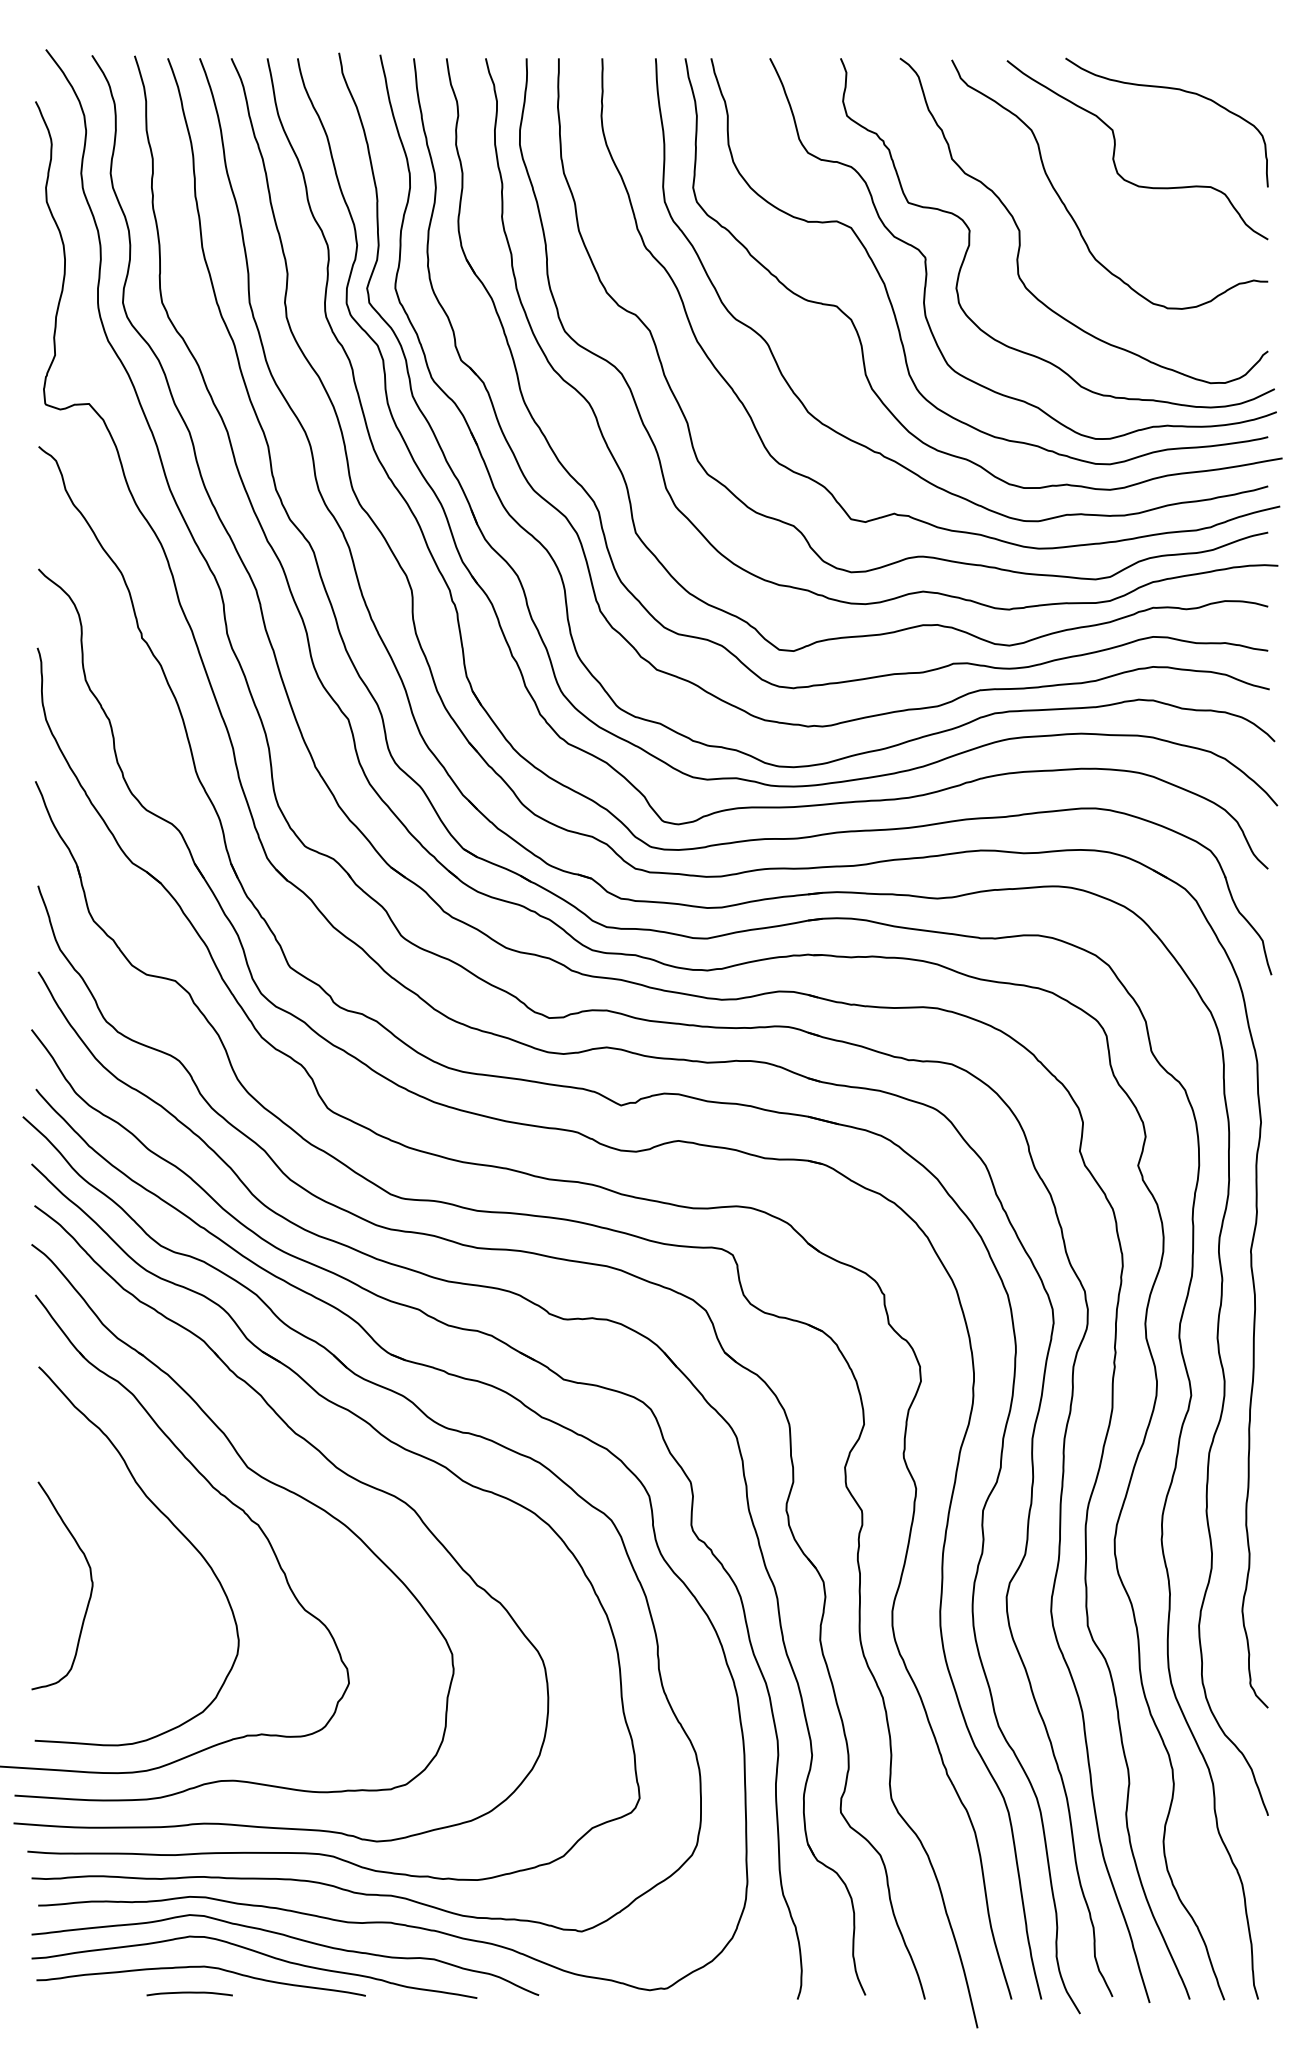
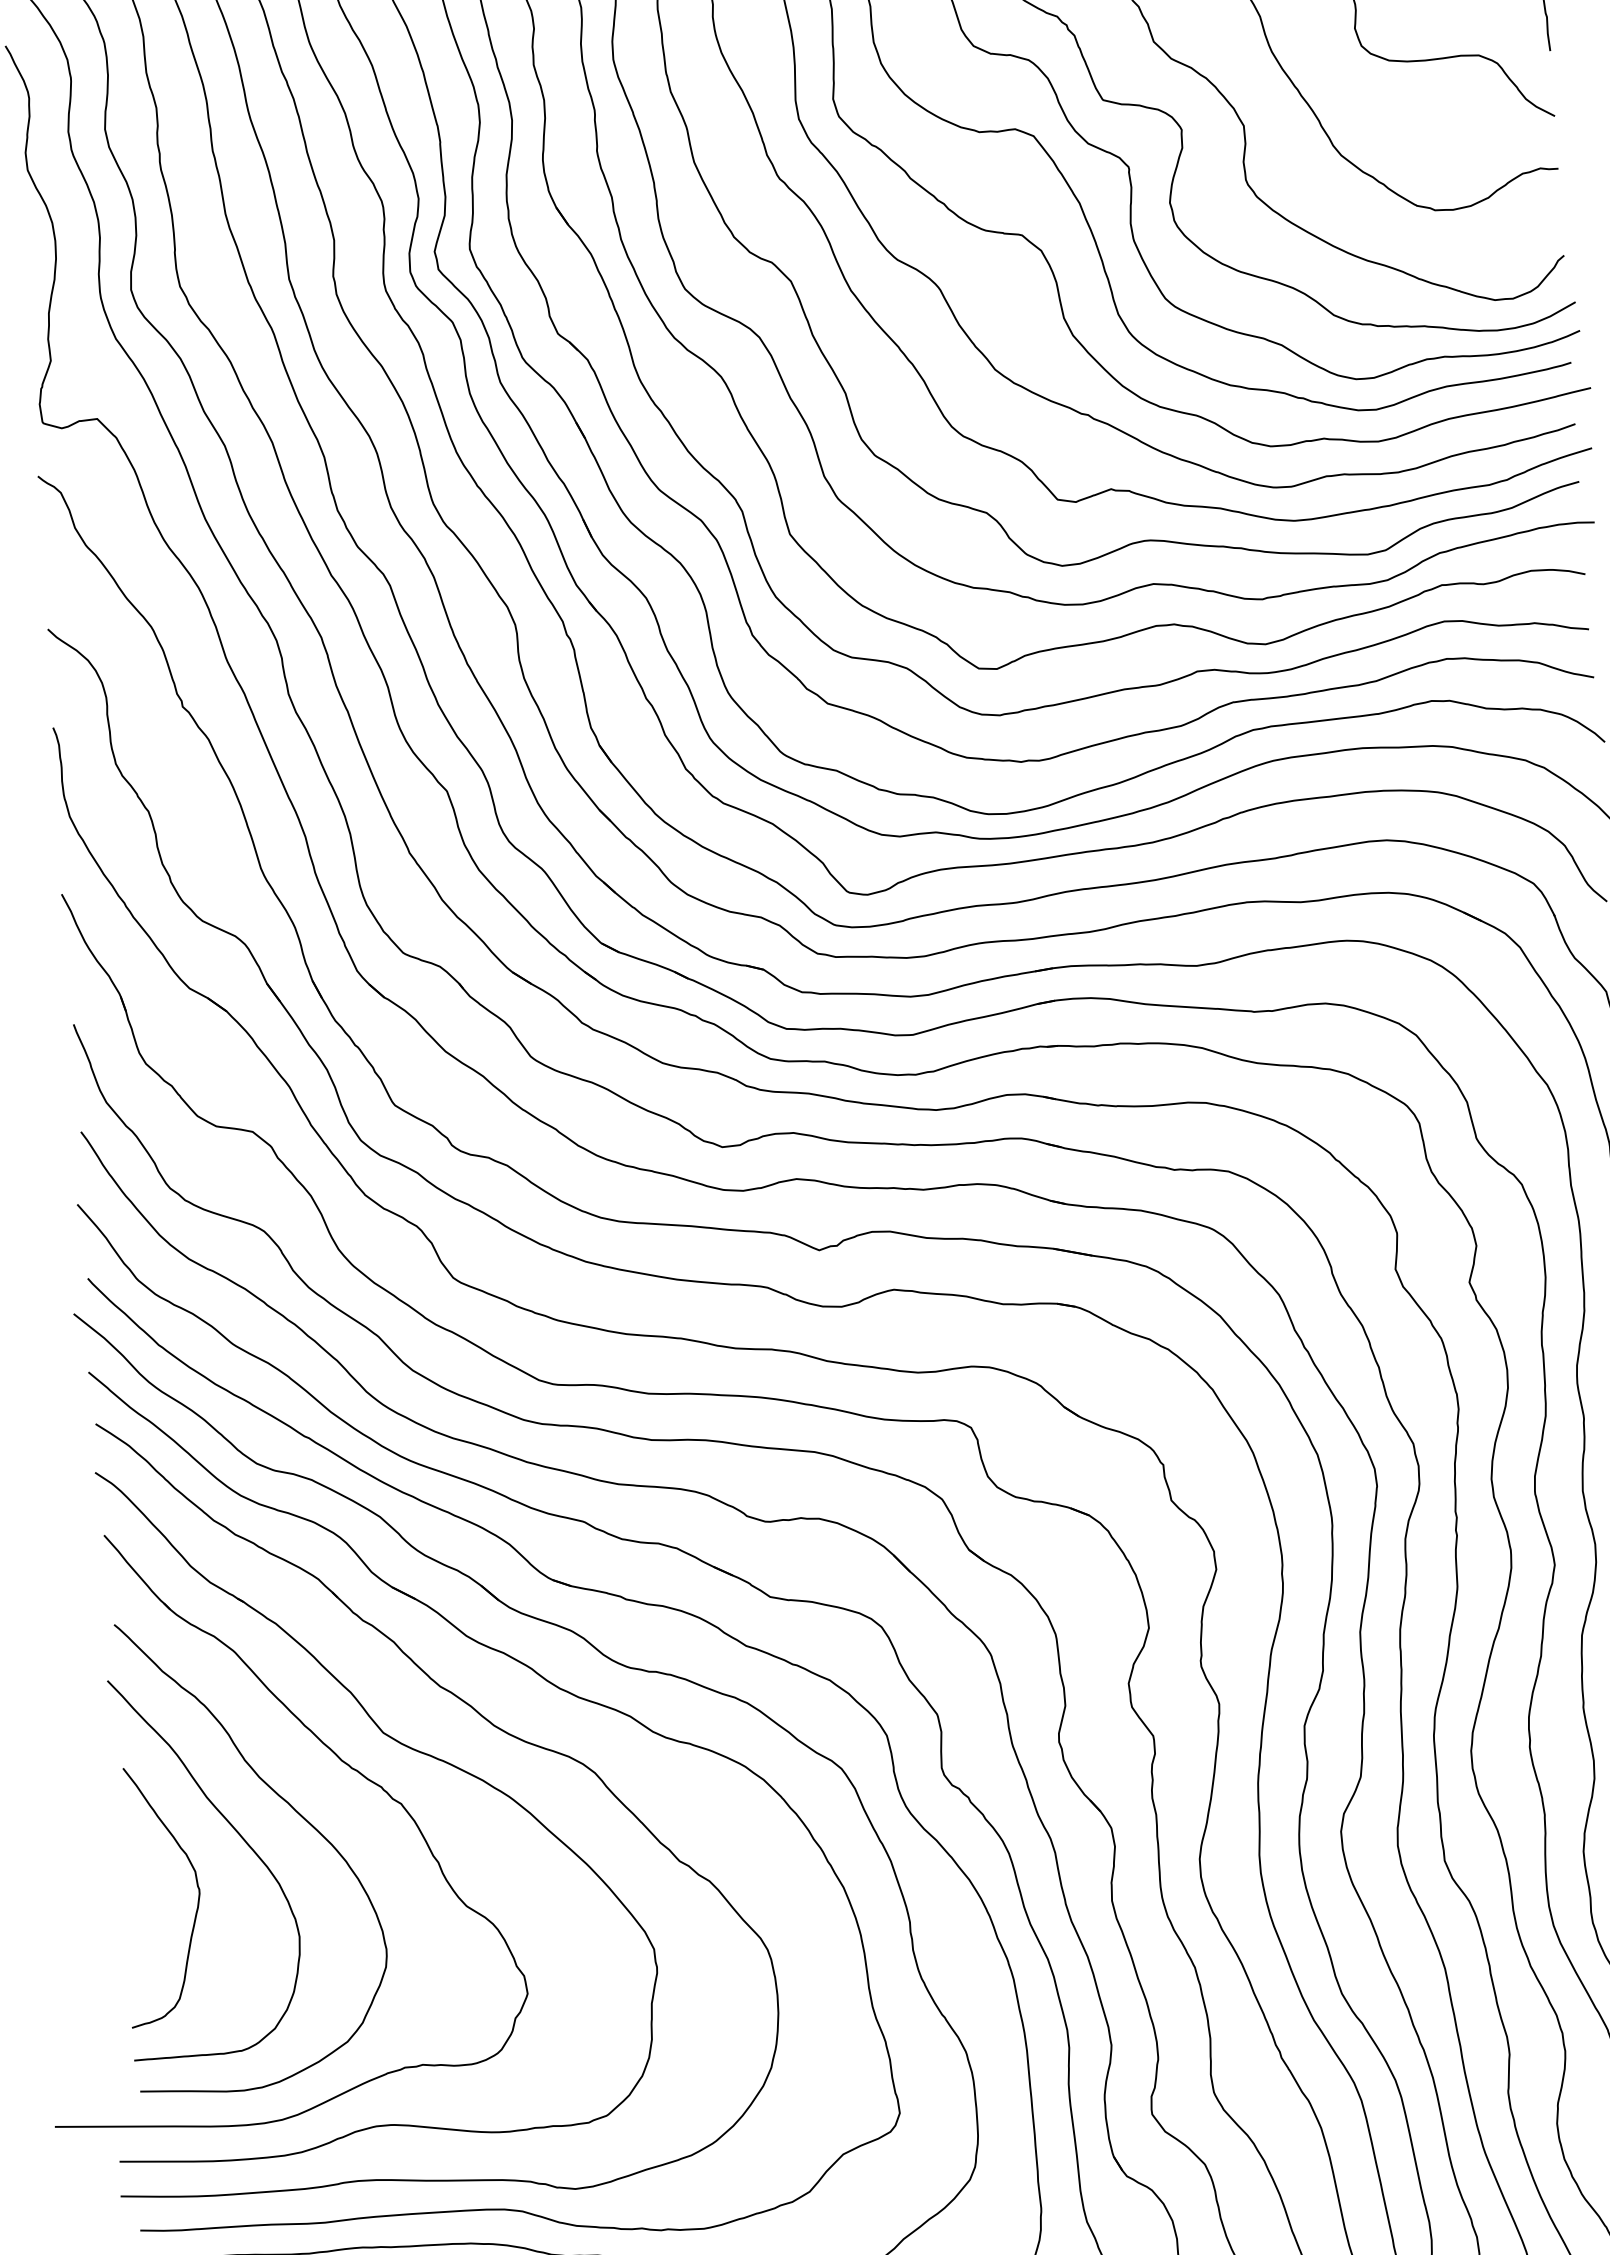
curve: (129, 1545) -> (242, 1840), added

